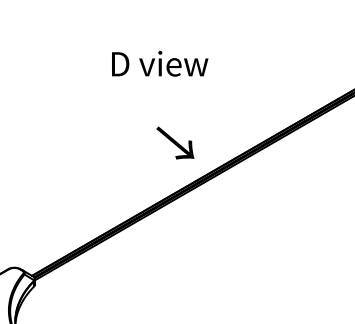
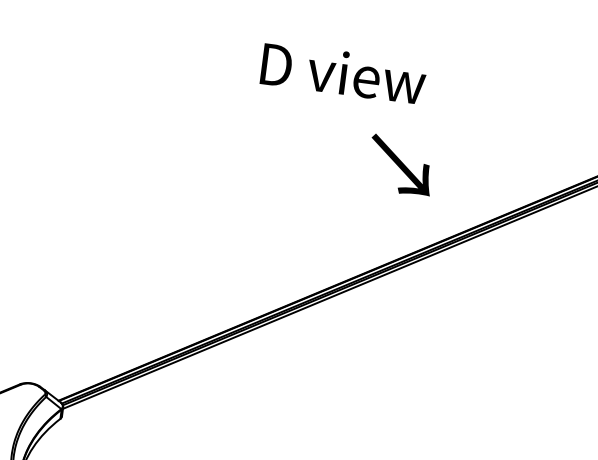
text: (160, 63) -> (344, 72), moved
text: (175, 142) -> (401, 164), moved

